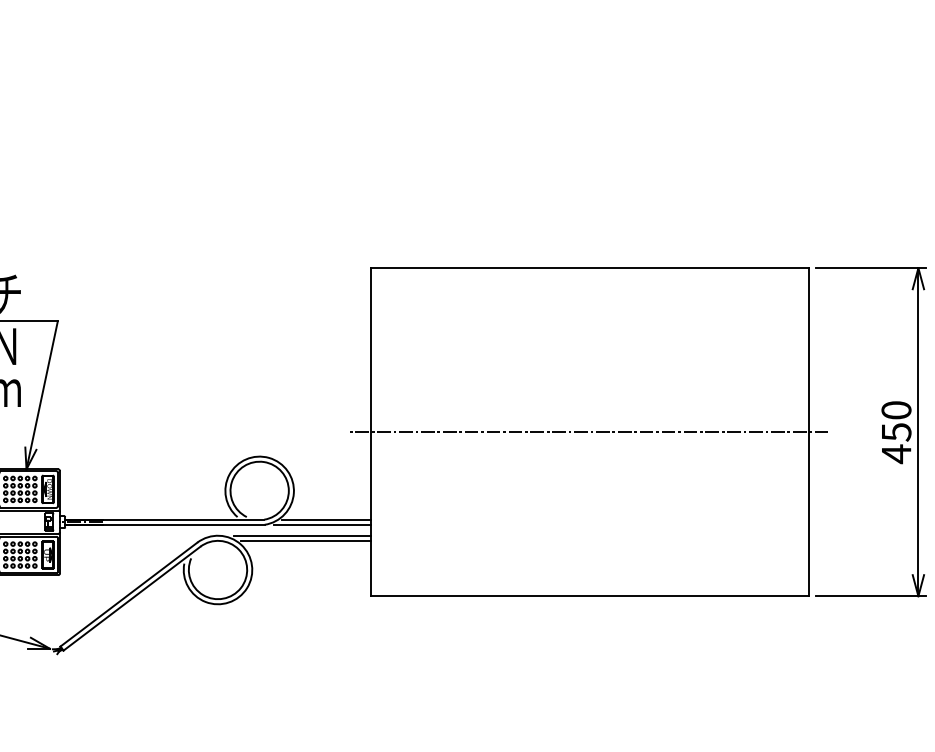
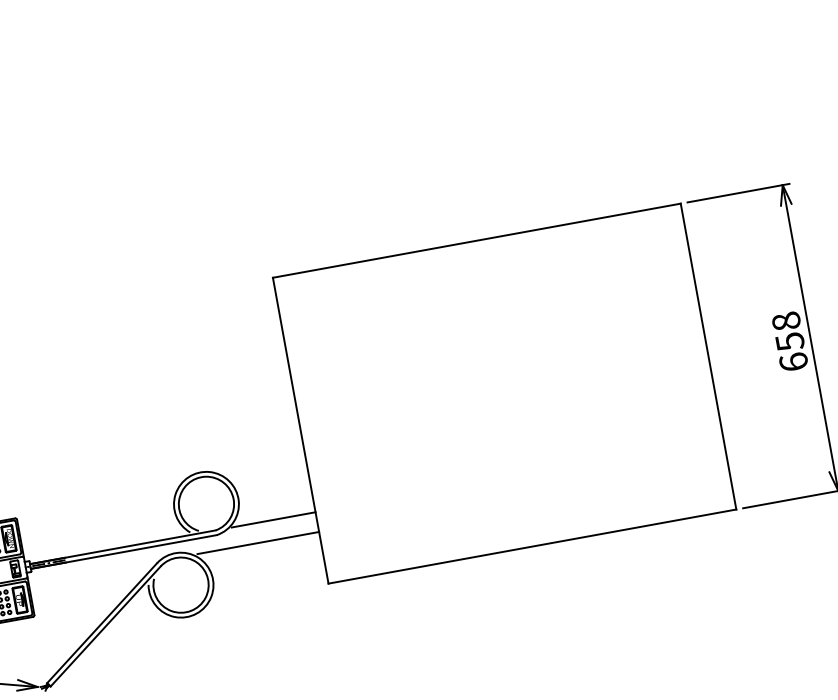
line: (589, 432) -> (503, 394), removed
text: (896, 432) -> (790, 342), 450 -> 658
line: (322, 524) -> (270, 525), removed
line: (302, 535) -> (253, 538), removed

